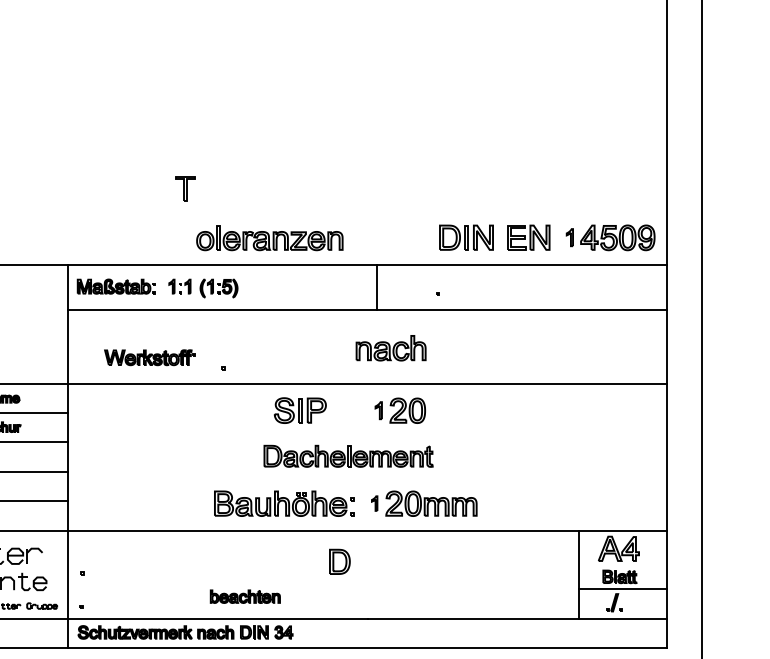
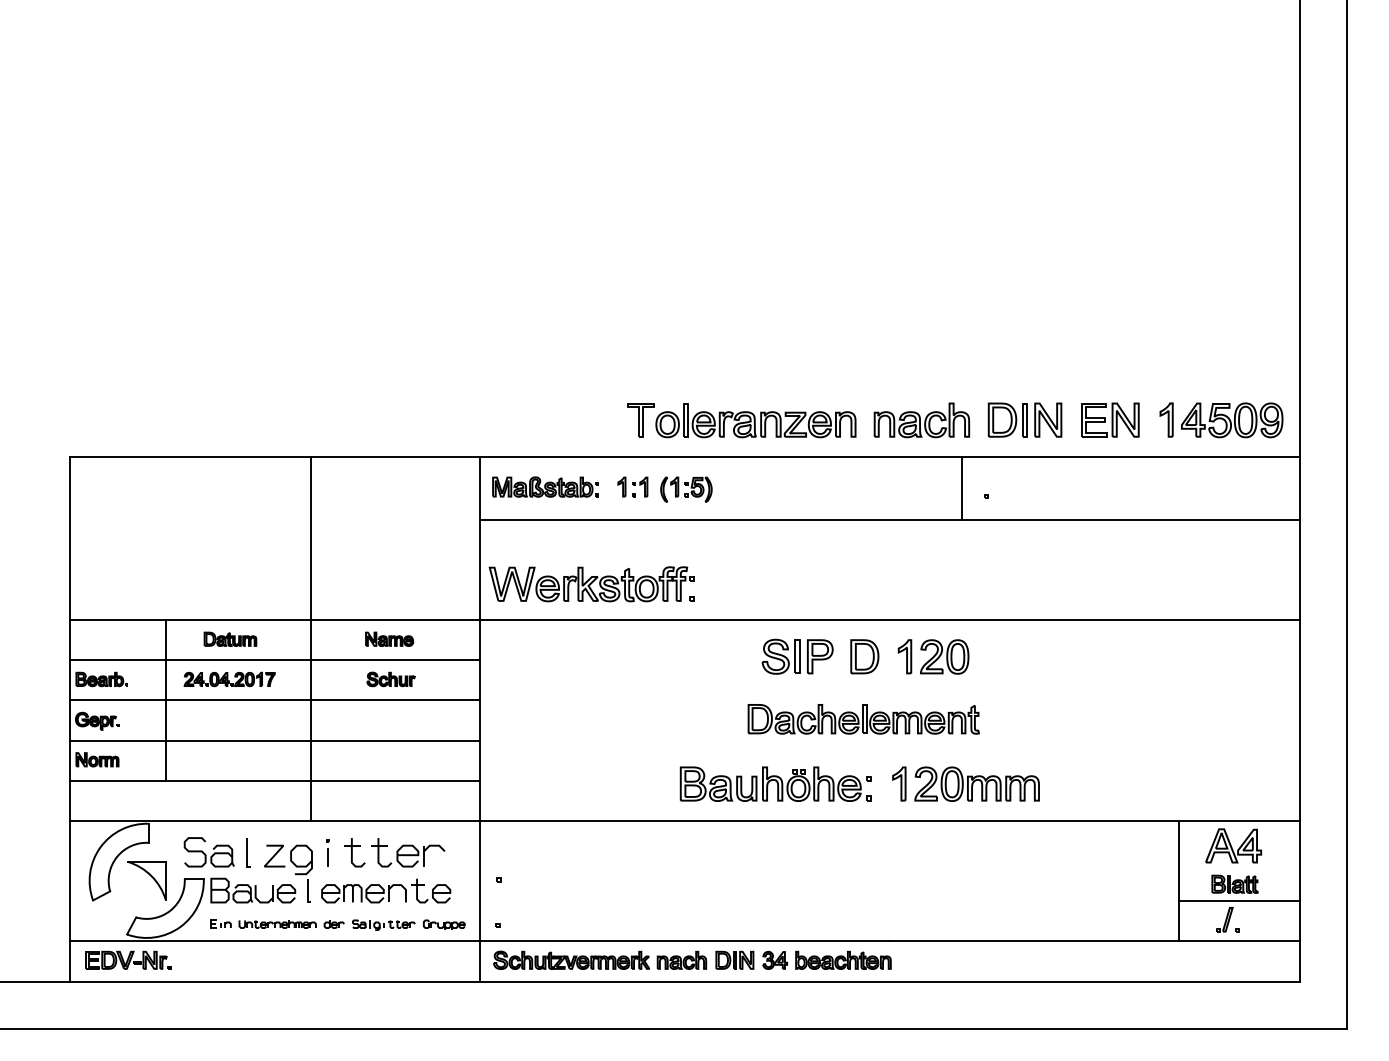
part: (185, 189) -> (640, 420), moved
part: (569, 237) -> (1166, 419), size x1.43
line: (377, 286) -> (962, 487), moved
part: (390, 348) -> (921, 420), moved
part: (149, 357) -> (591, 584), size x1.67
part: (378, 410) -> (904, 656), size x1.43
part: (374, 503) -> (899, 783), size x1.67
part: (339, 561) -> (864, 656), moved
part: (245, 596) -> (843, 959), moved

